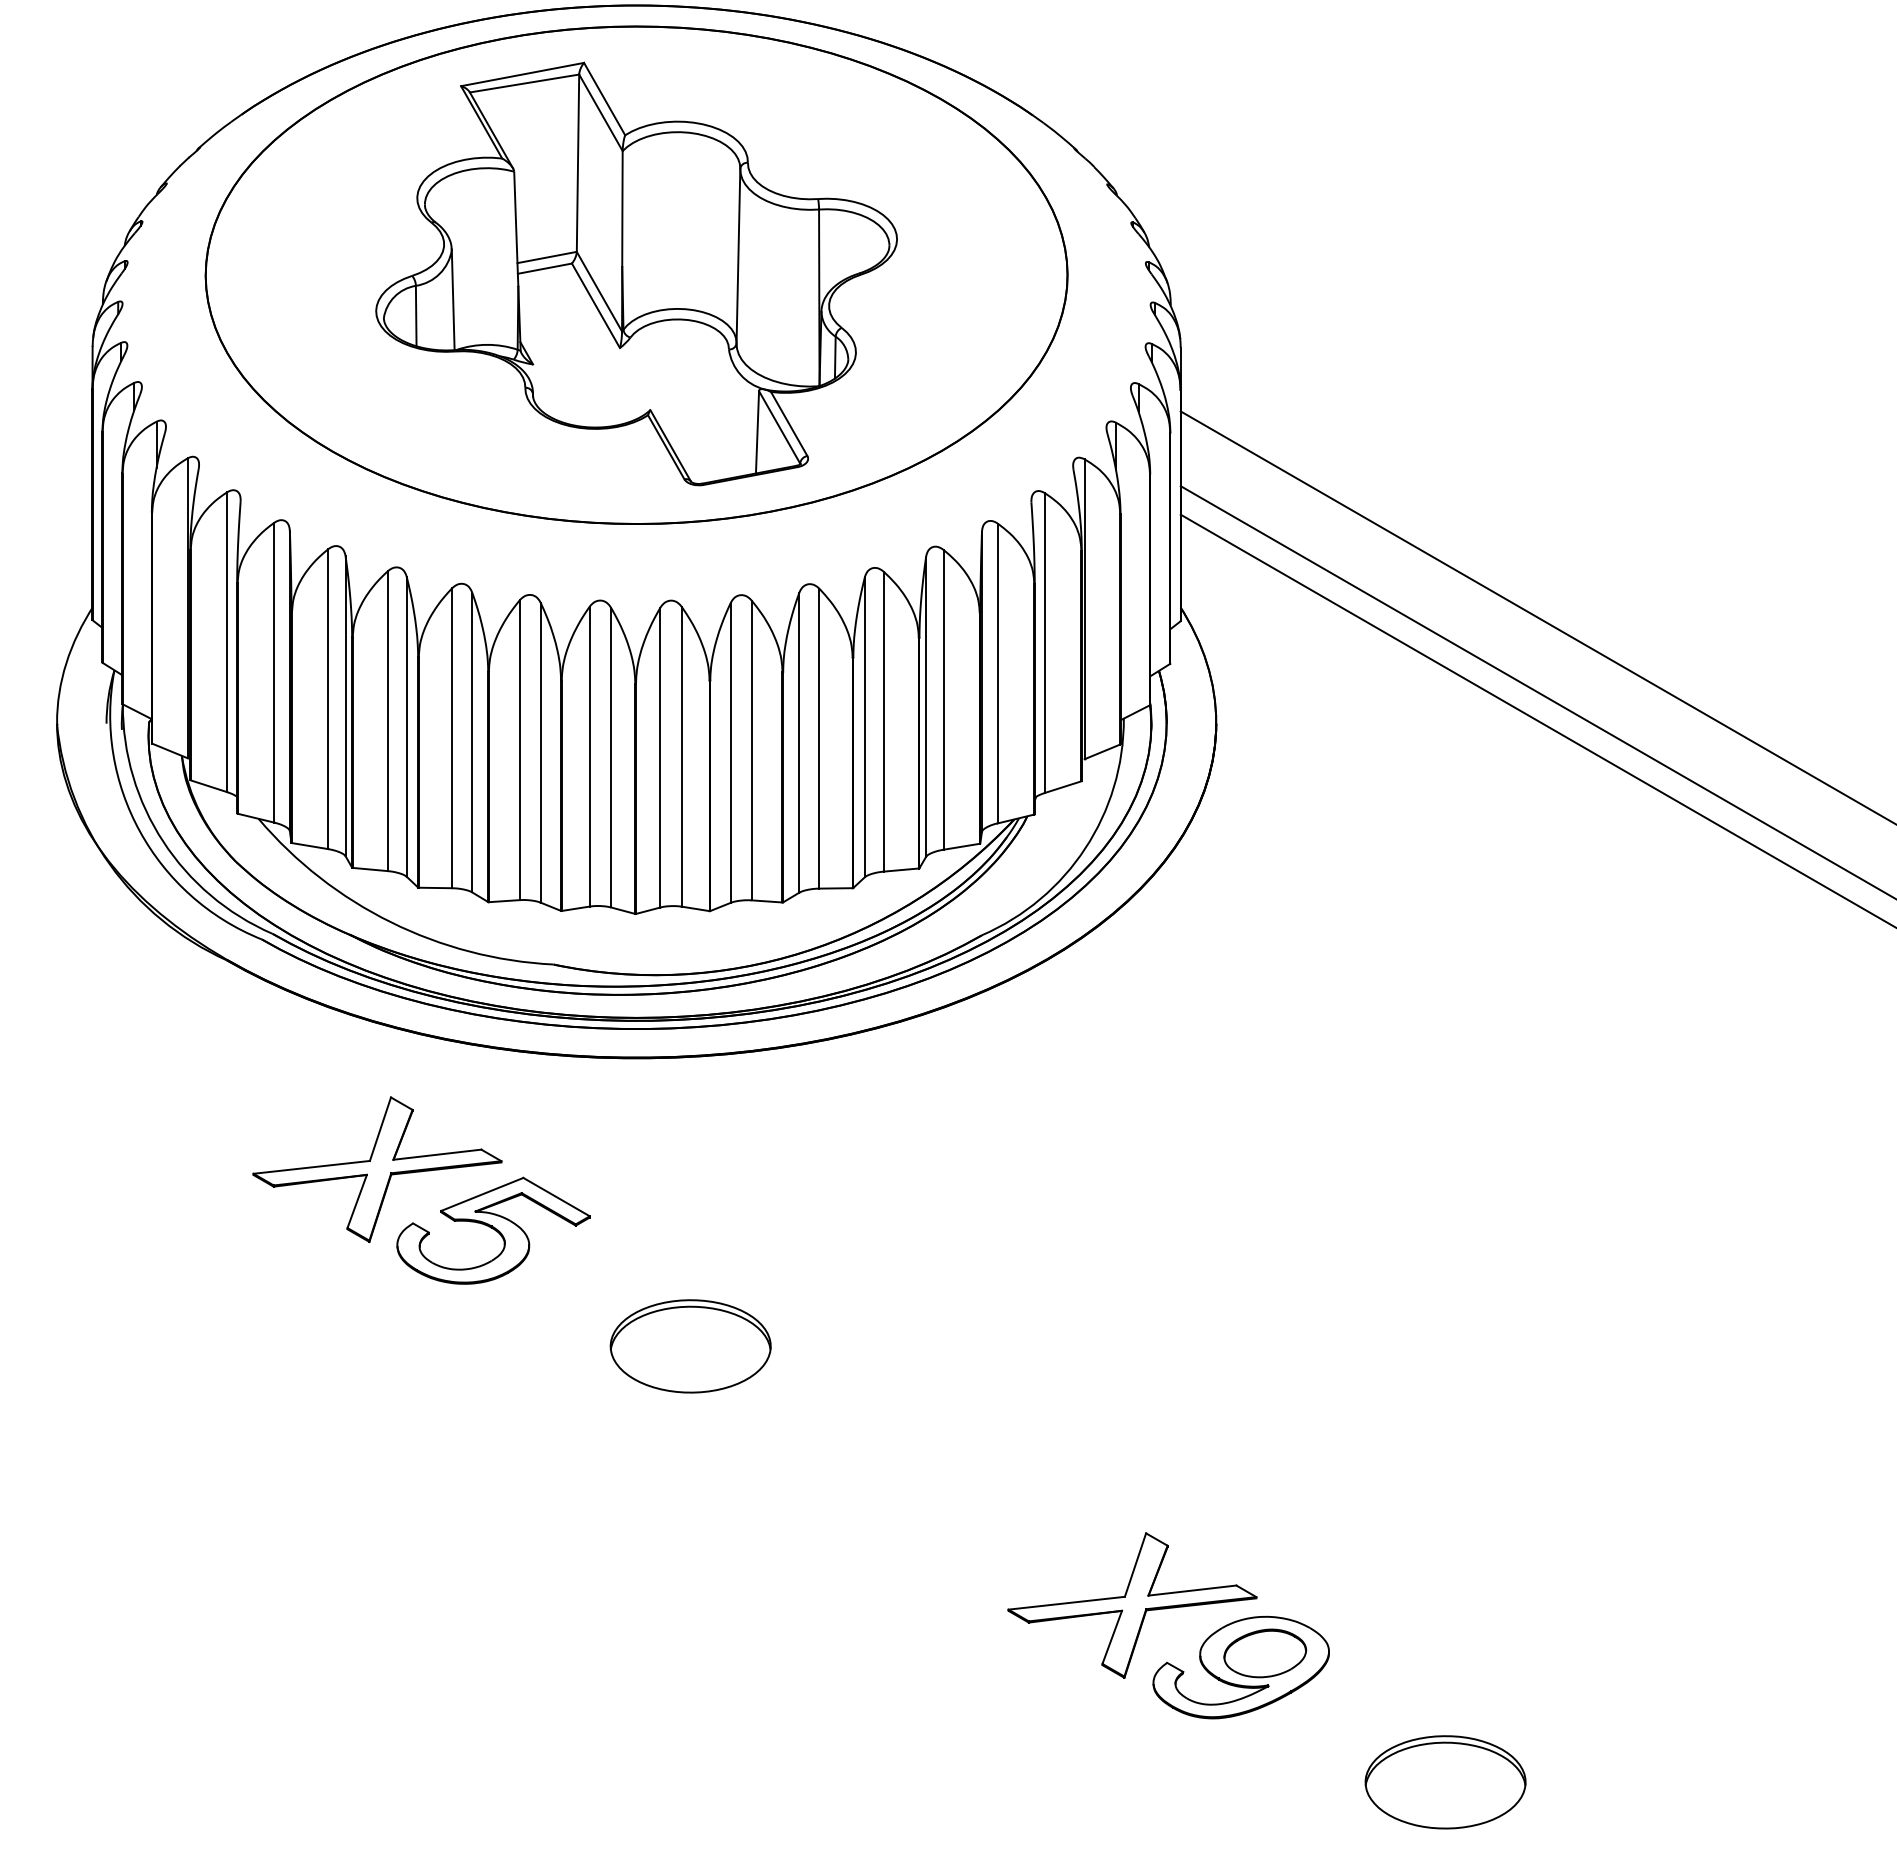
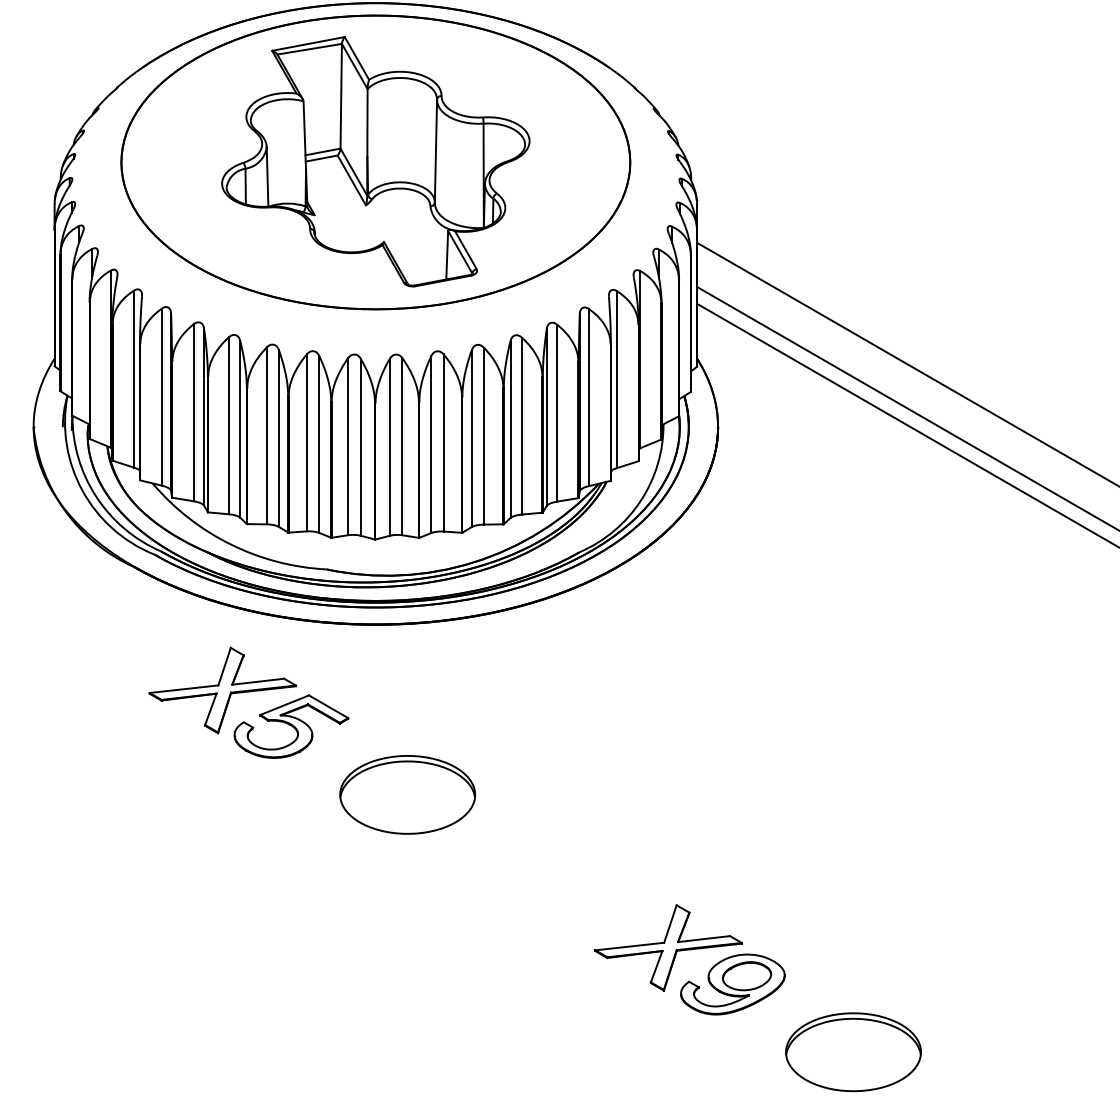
part: (690, 1345) -> (407, 794), size x1.43
part: (1445, 1782) -> (853, 1052), size x1.43

